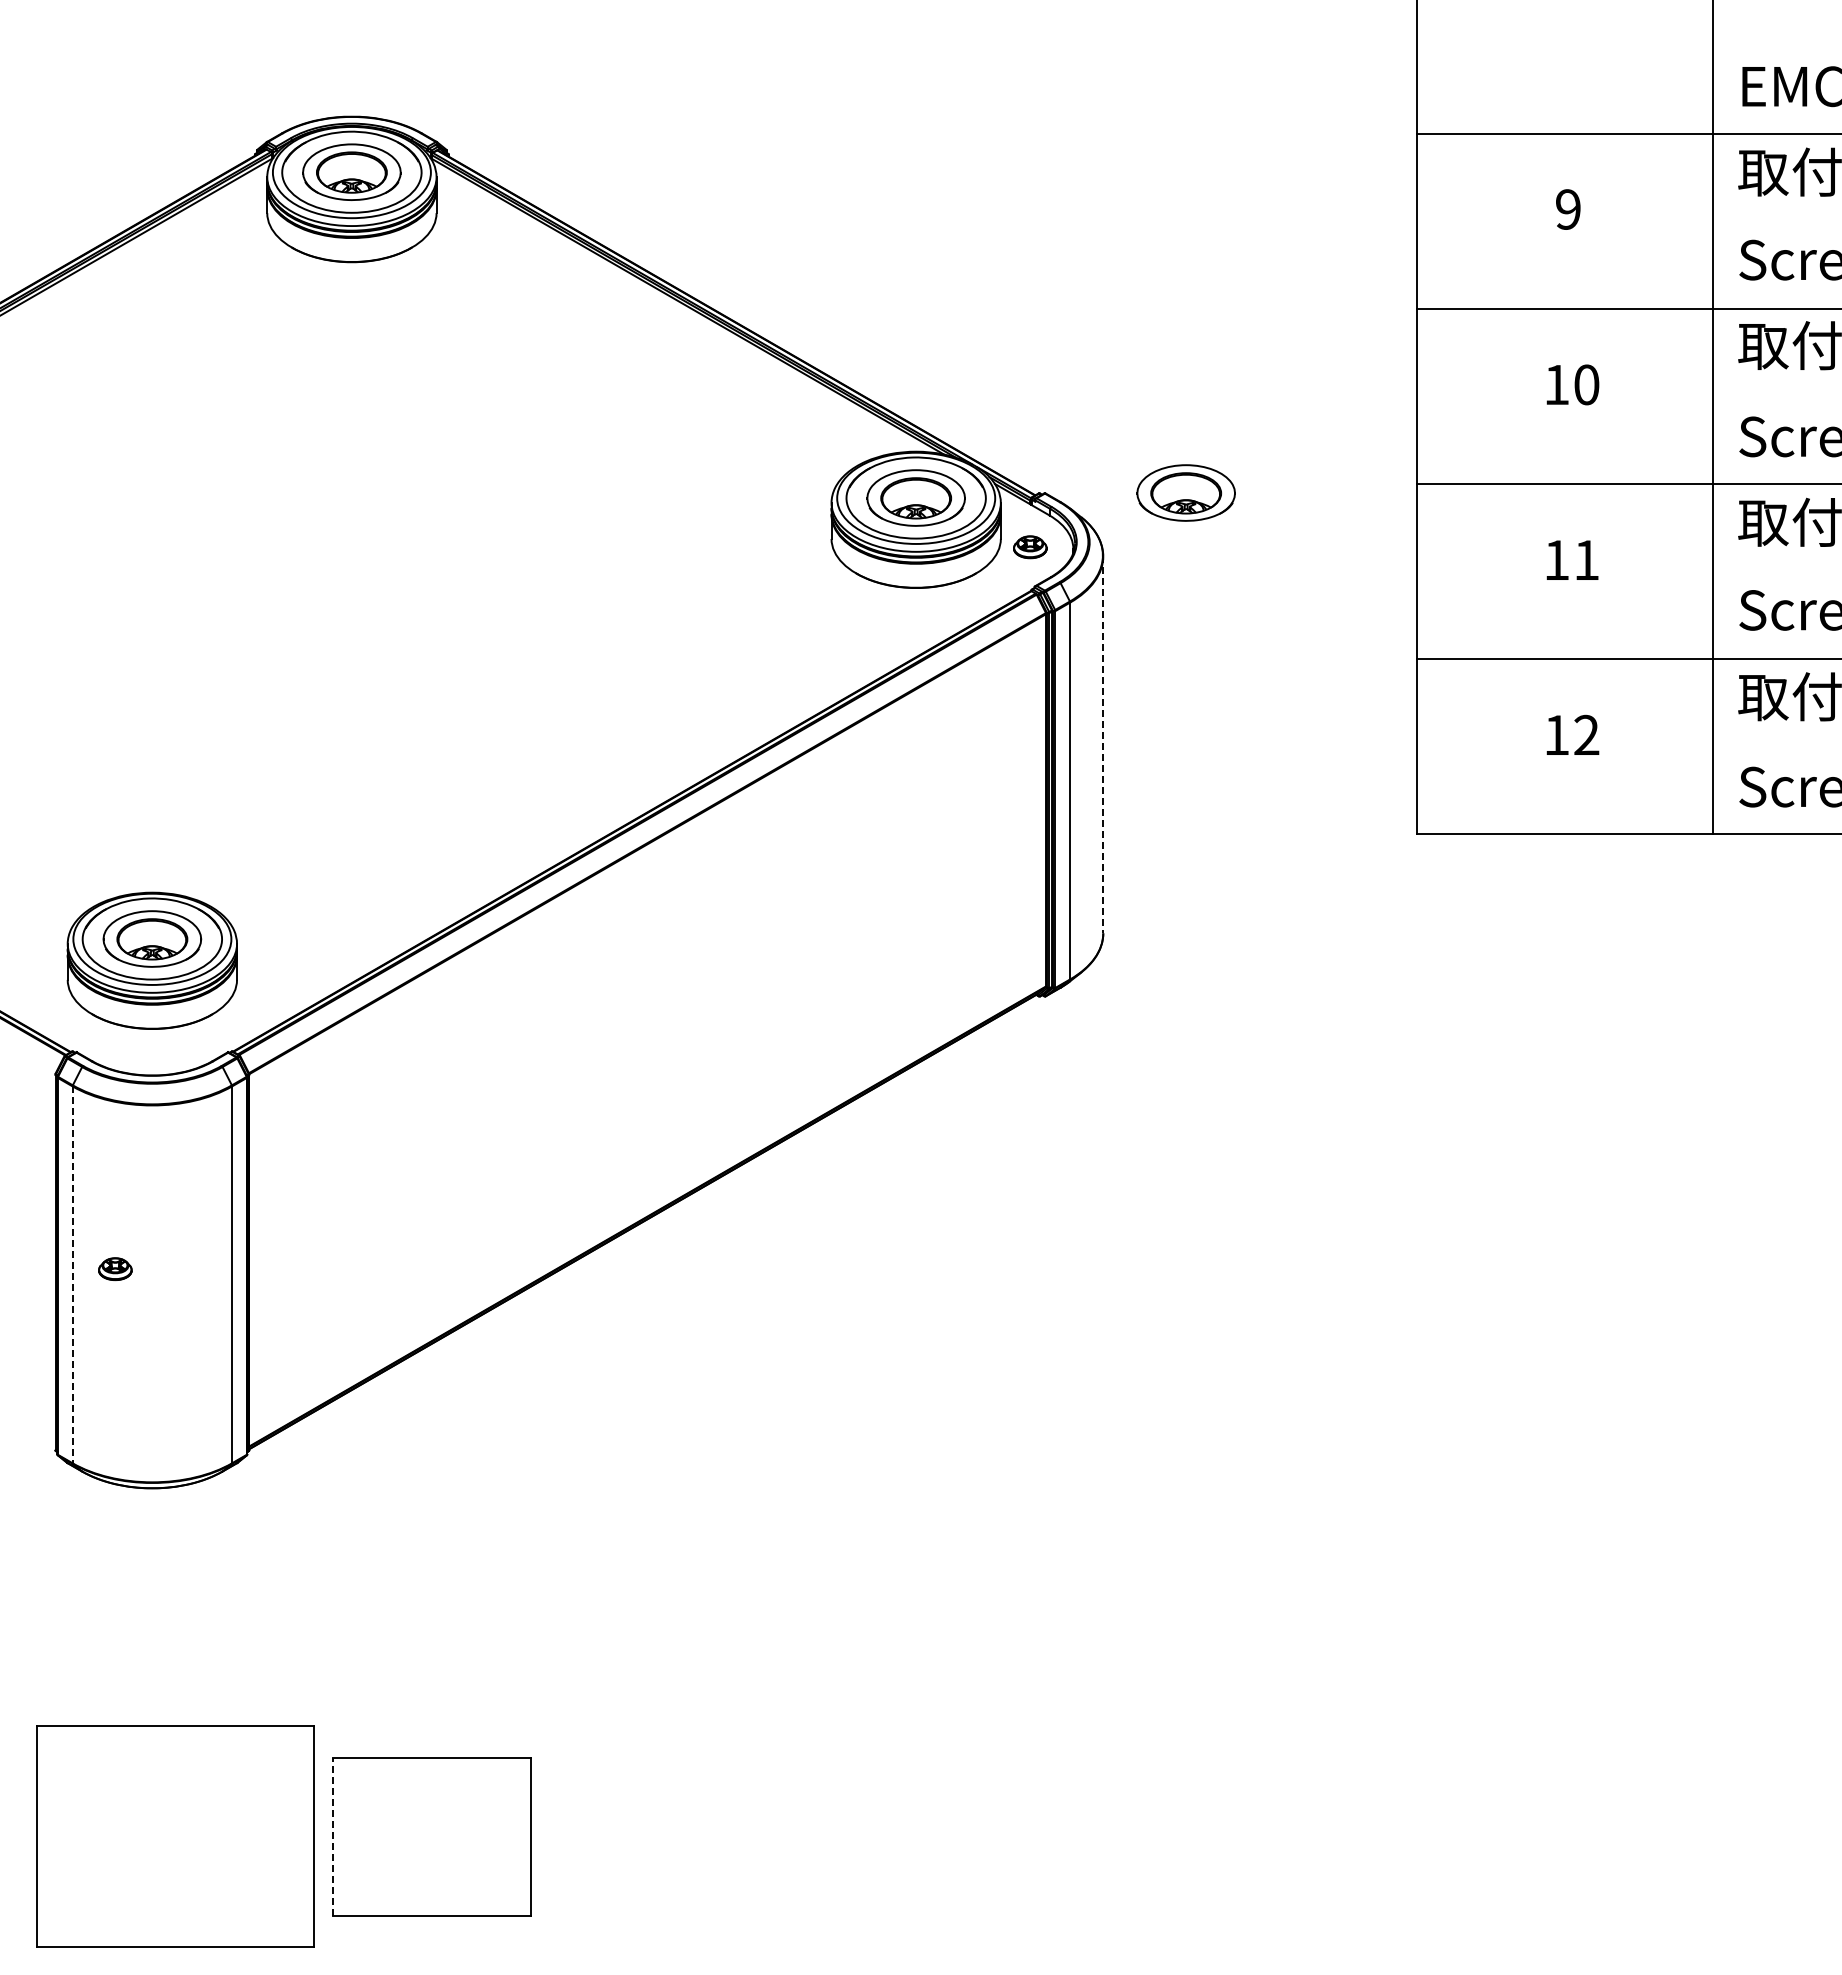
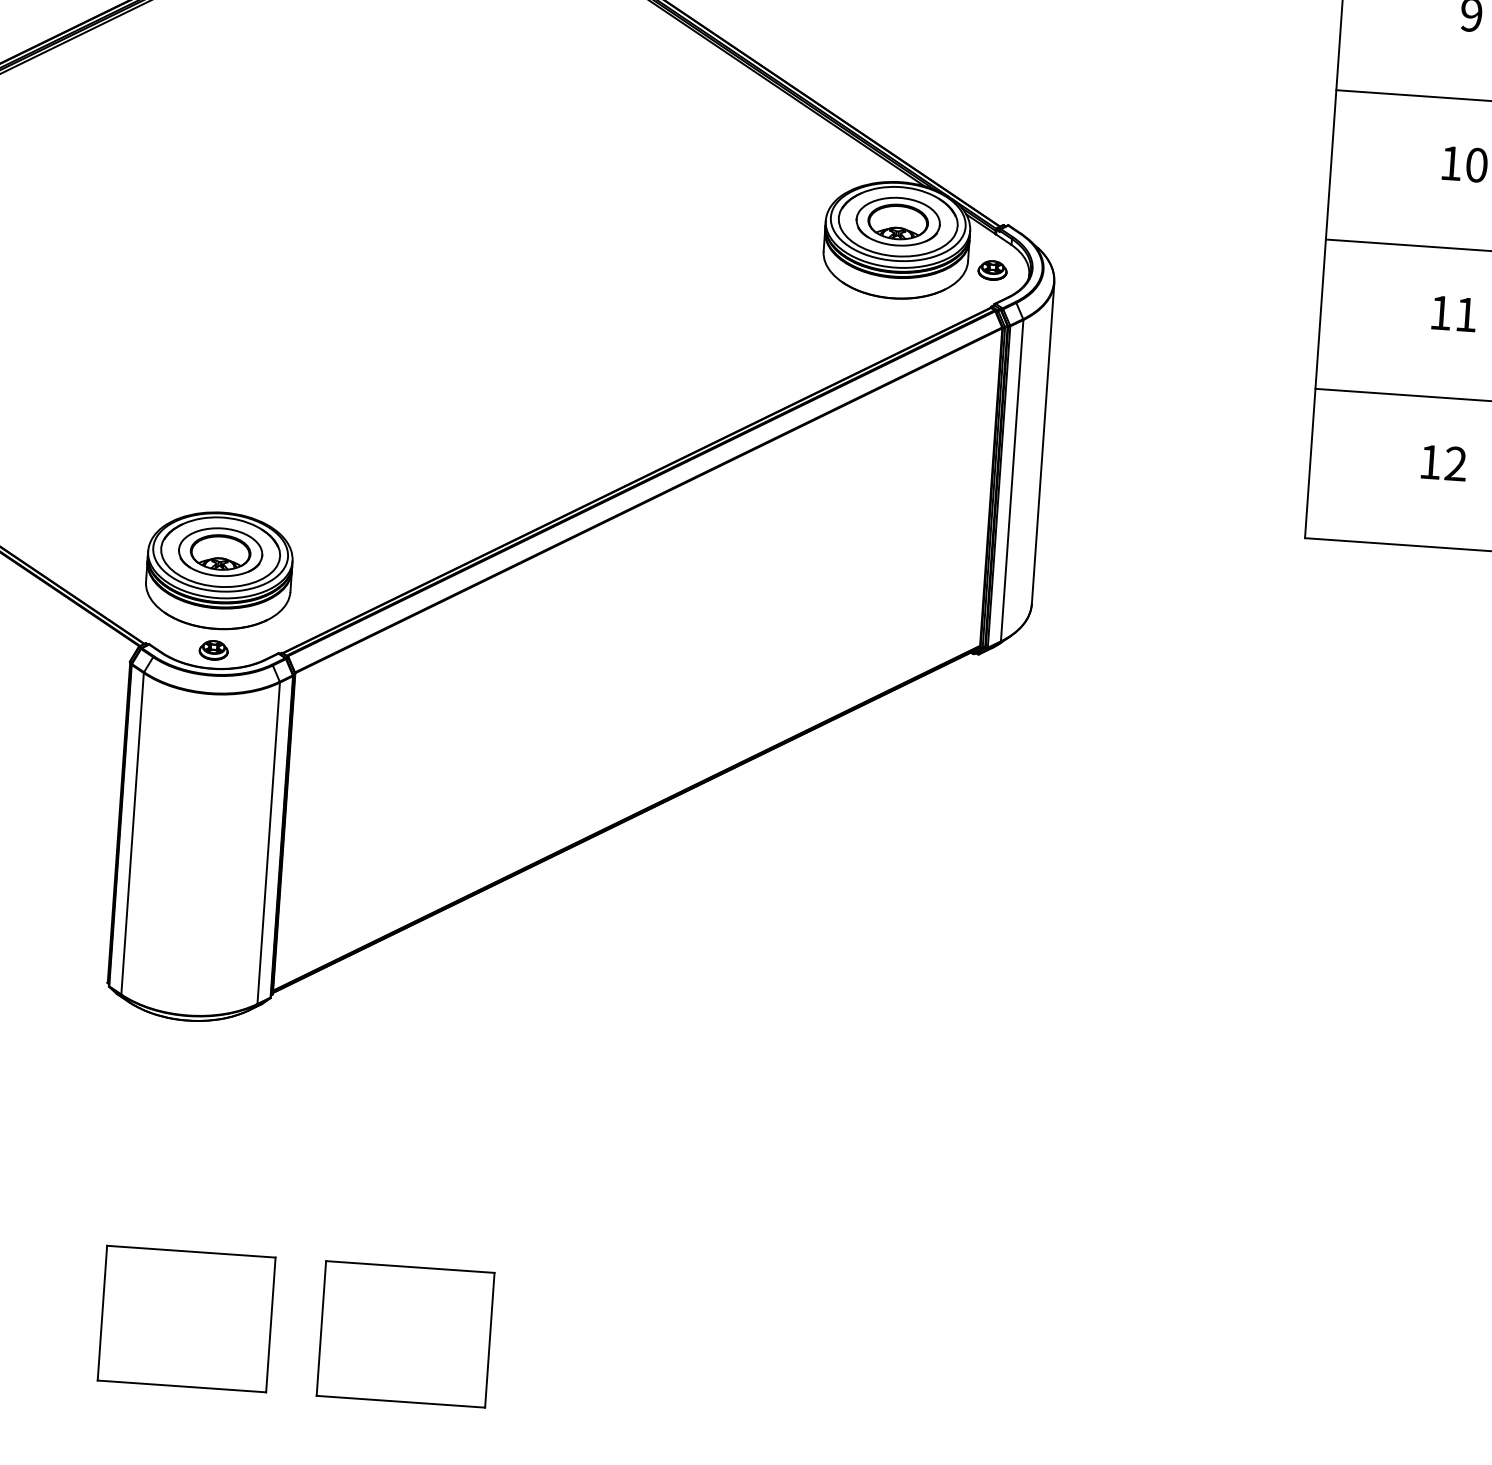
part: (1185, 492) -> (1128, 233), removed
line: (1103, 745) -> (1043, 443), dashed -> solid
part: (115, 1268) -> (213, 649), moved
line: (72, 1275) -> (132, 834), dashed -> solid
part: (174, 1836) -> (186, 1318), size x0.71
line: (333, 1836) -> (321, 1328), dashed -> solid

